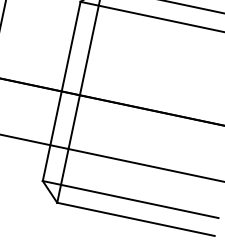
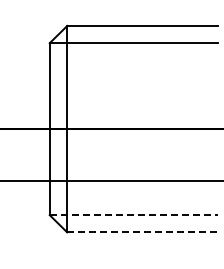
line: (131, 199) -> (134, 215), solid -> dashed
line: (135, 219) -> (142, 232), solid -> dashed

